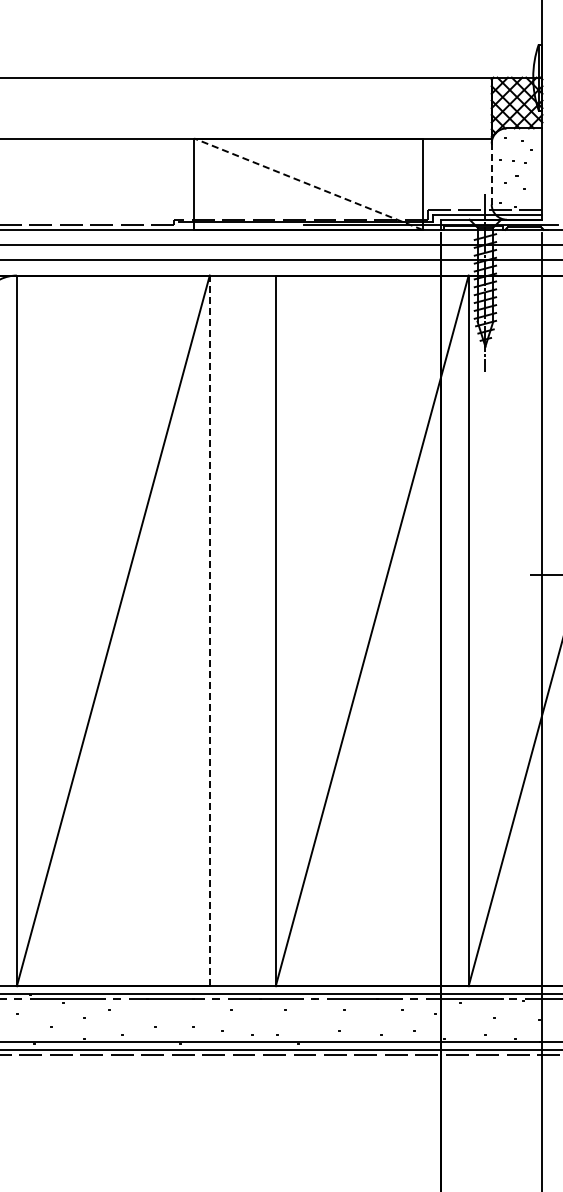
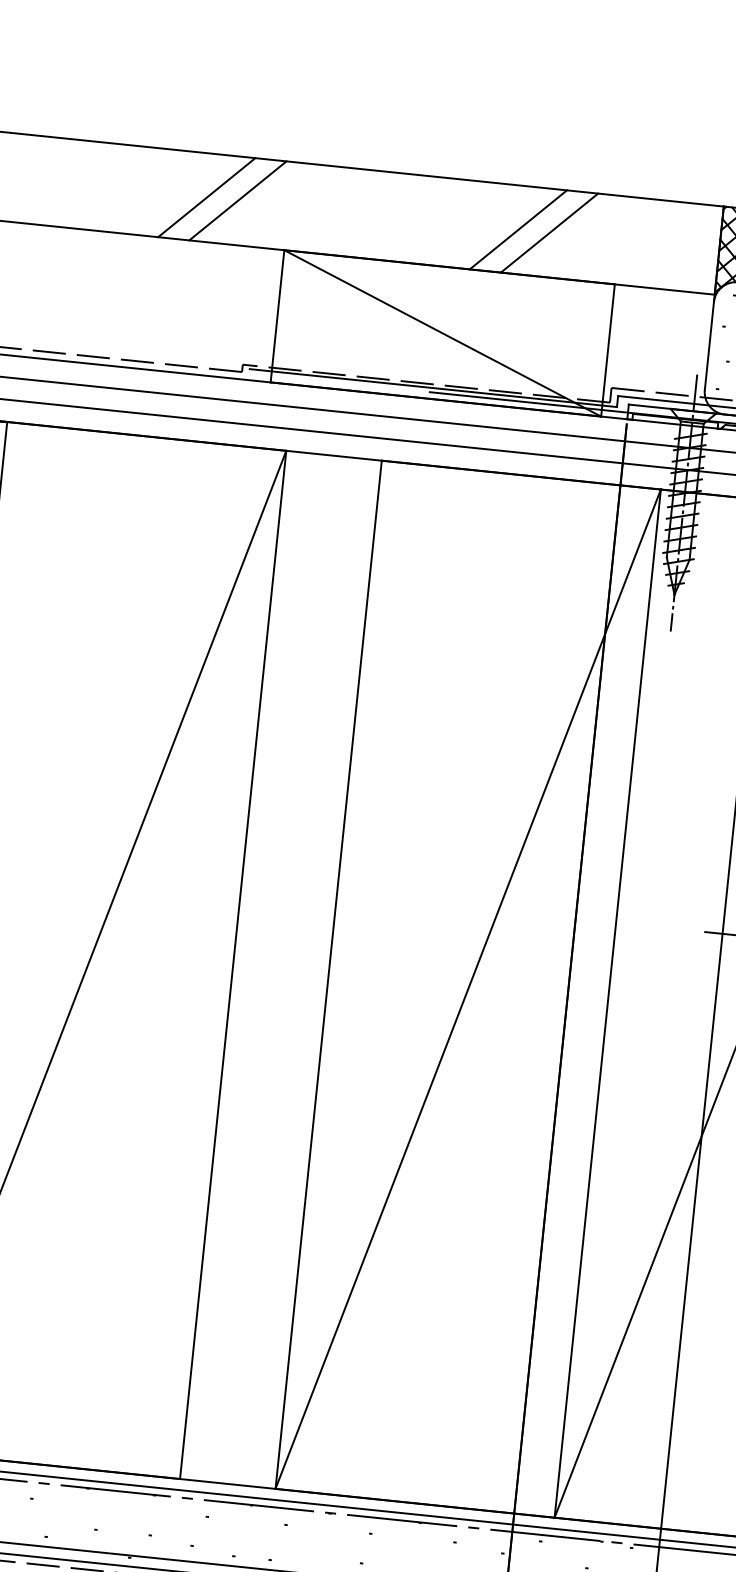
line: (137, 107) -> (206, 196), added
line: (158, 107) -> (237, 199), added
line: (352, 107) -> (517, 228), added
line: (373, 107) -> (548, 232), added
line: (491, 173) -> (709, 345), dashed -> solid
line: (308, 184) -> (442, 333), dashed -> solid
line: (209, 630) -> (232, 964), dashed -> solid

